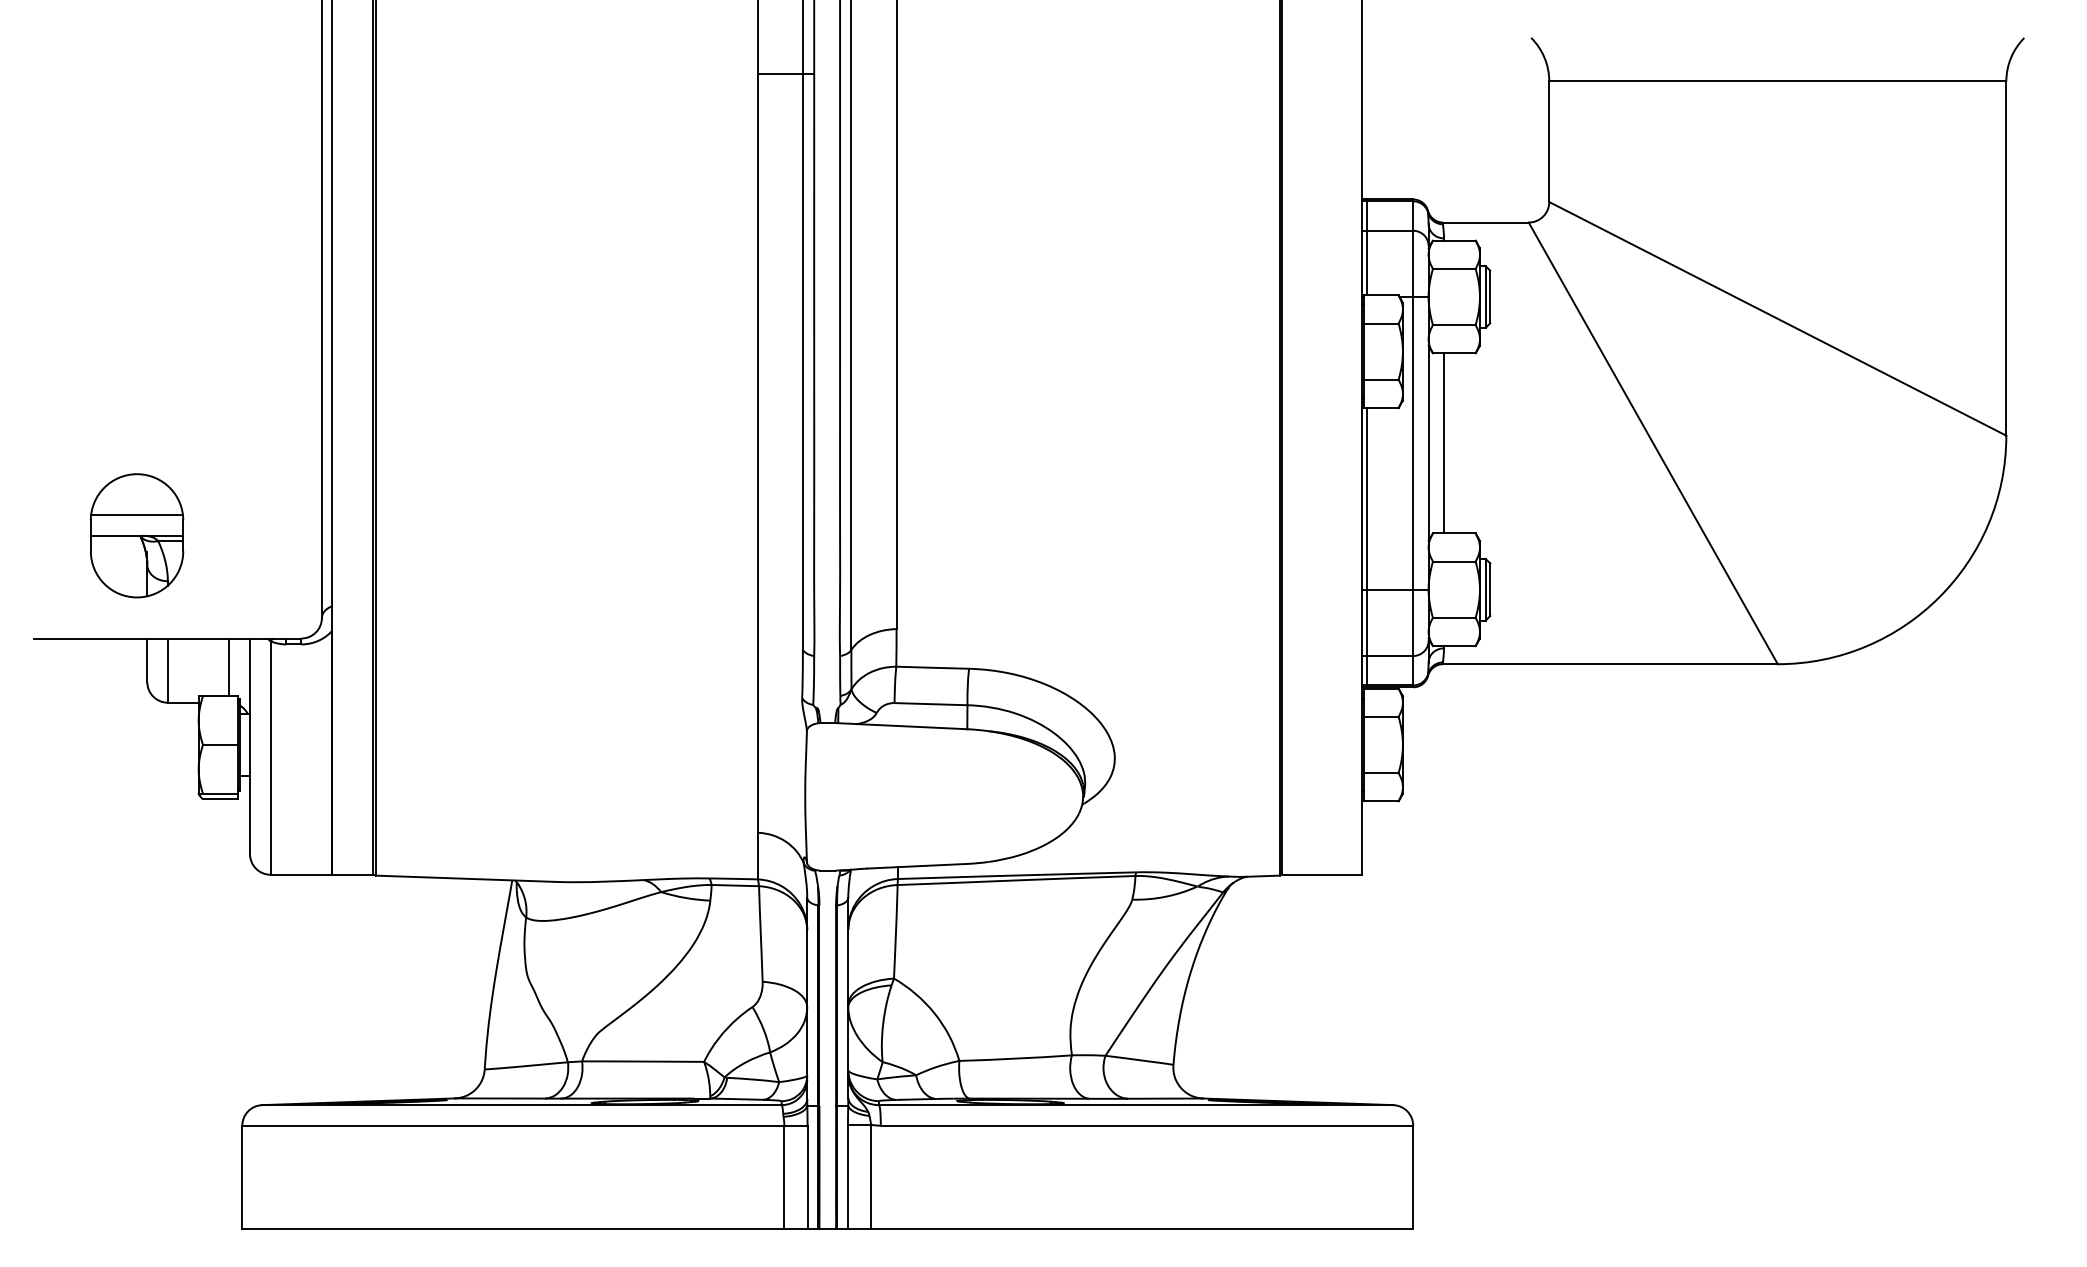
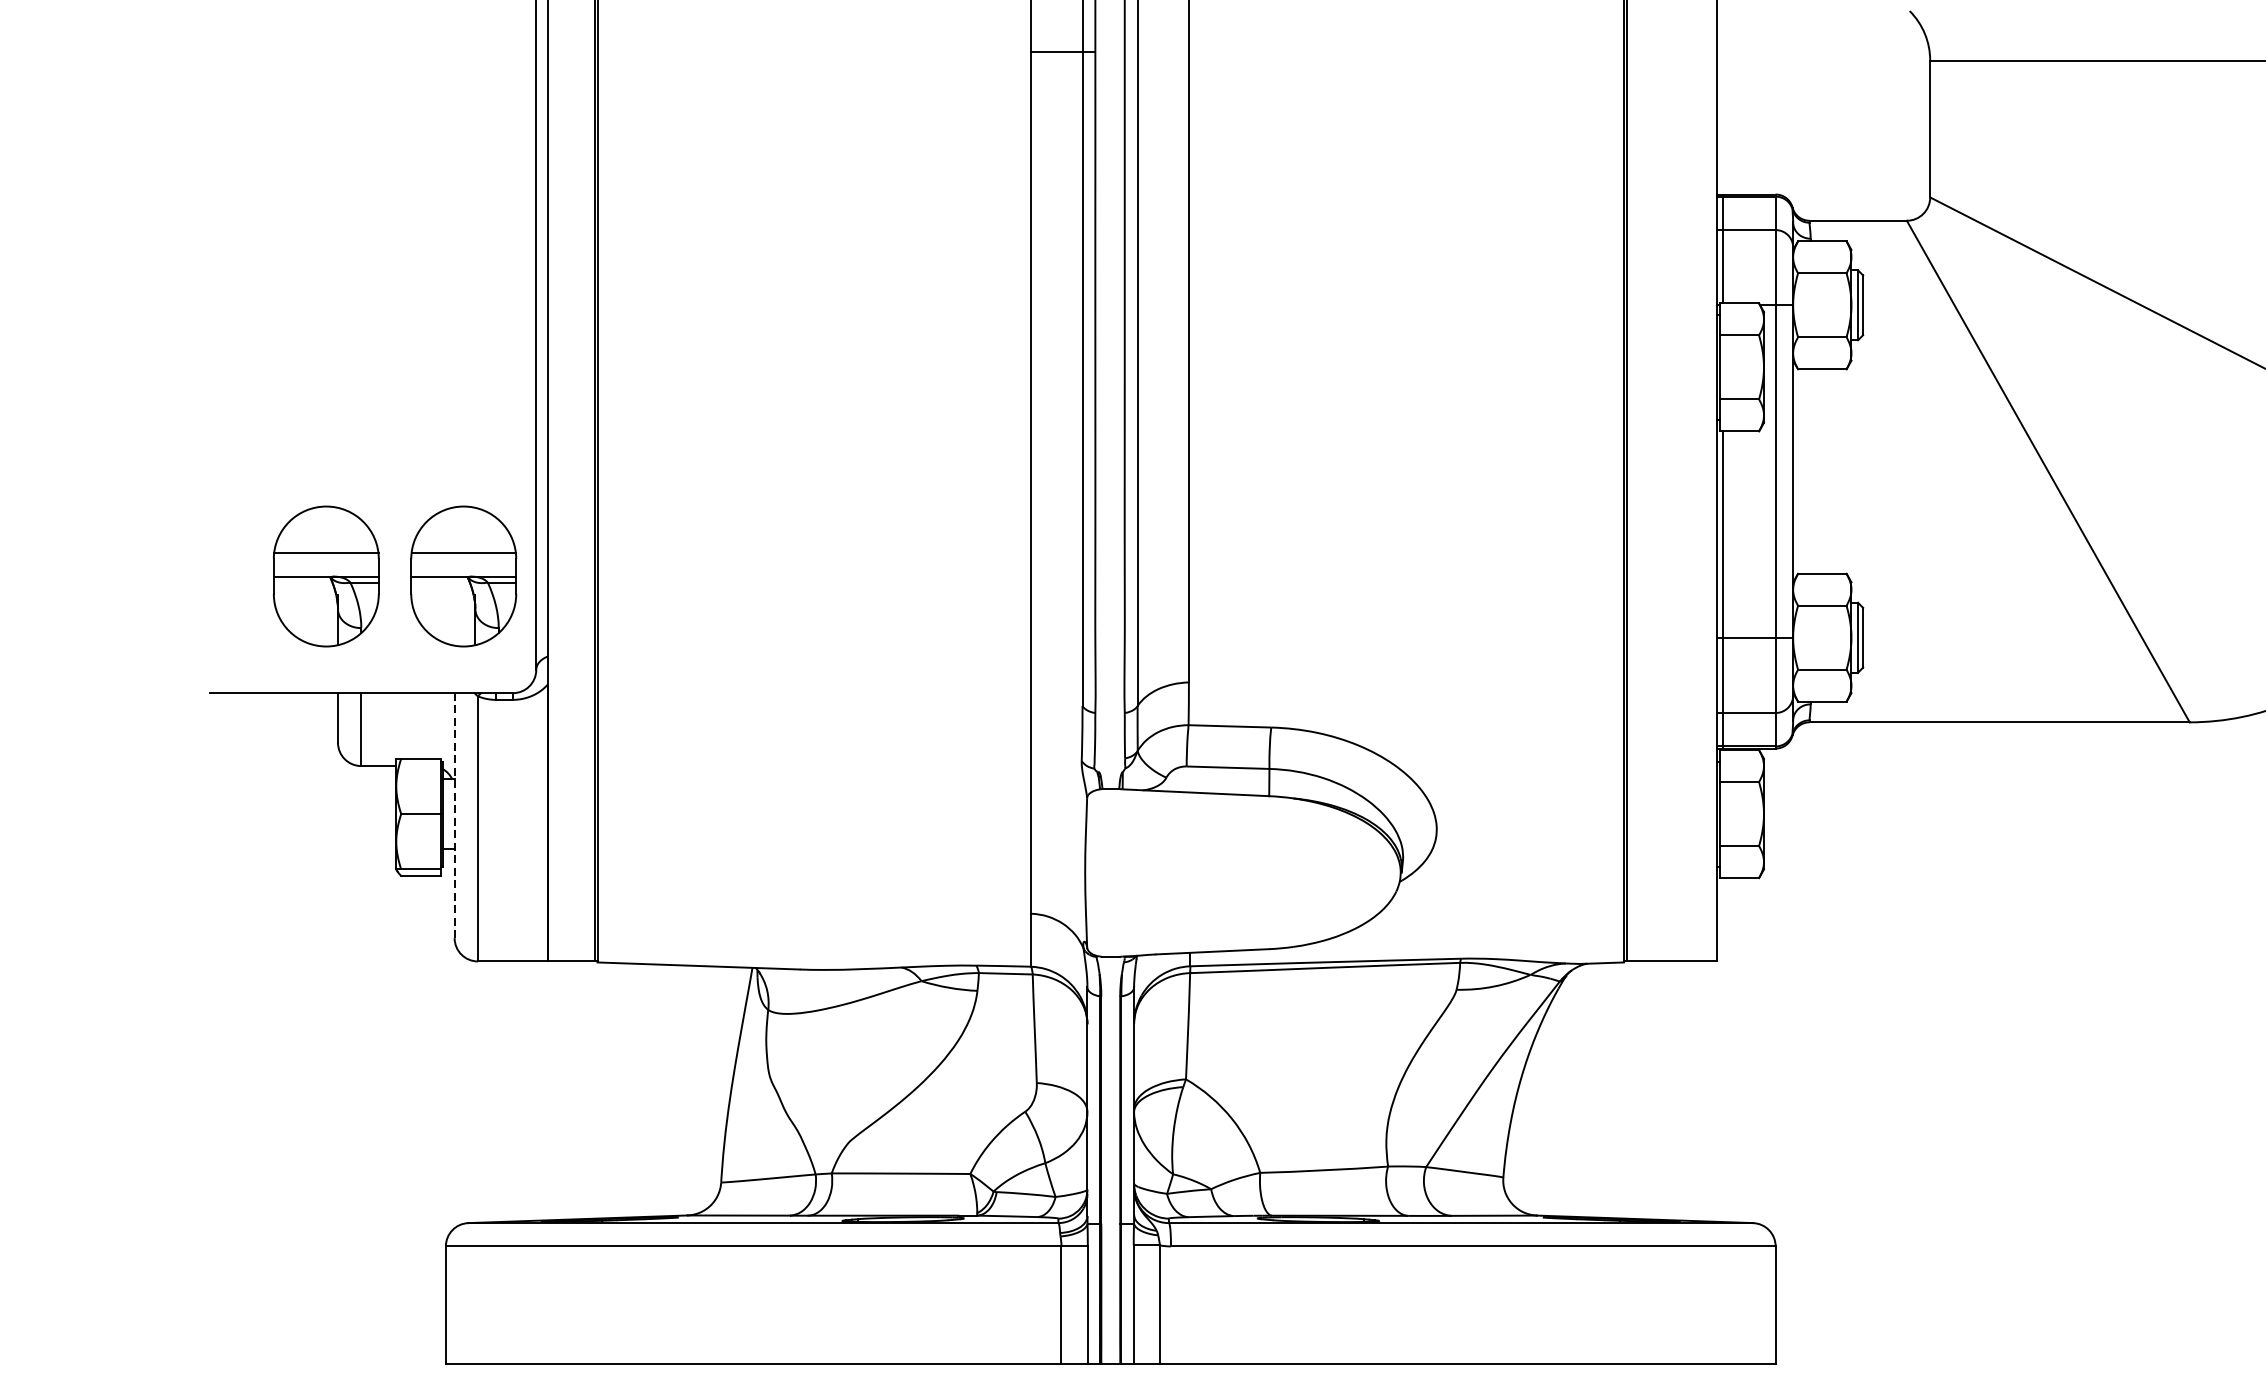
line: (1444, 443) -> (1811, 471), removed
part: (258, 535) -> (464, 576), added
line: (229, 667) -> (431, 726), removed
line: (250, 746) -> (455, 815), solid -> dashed

